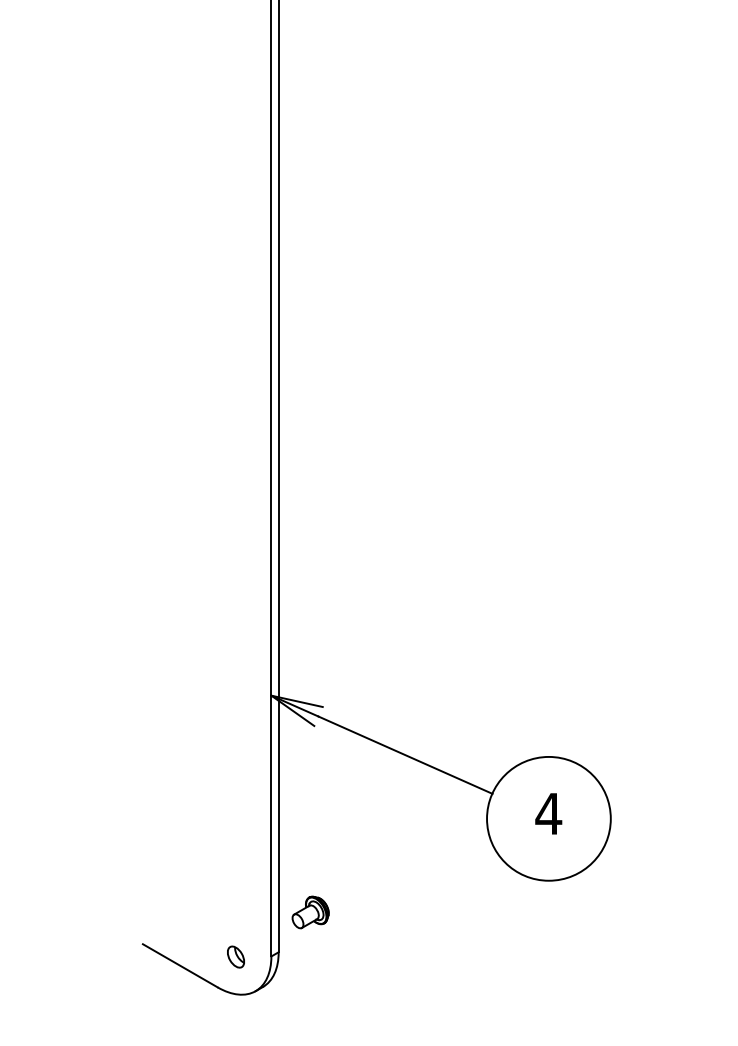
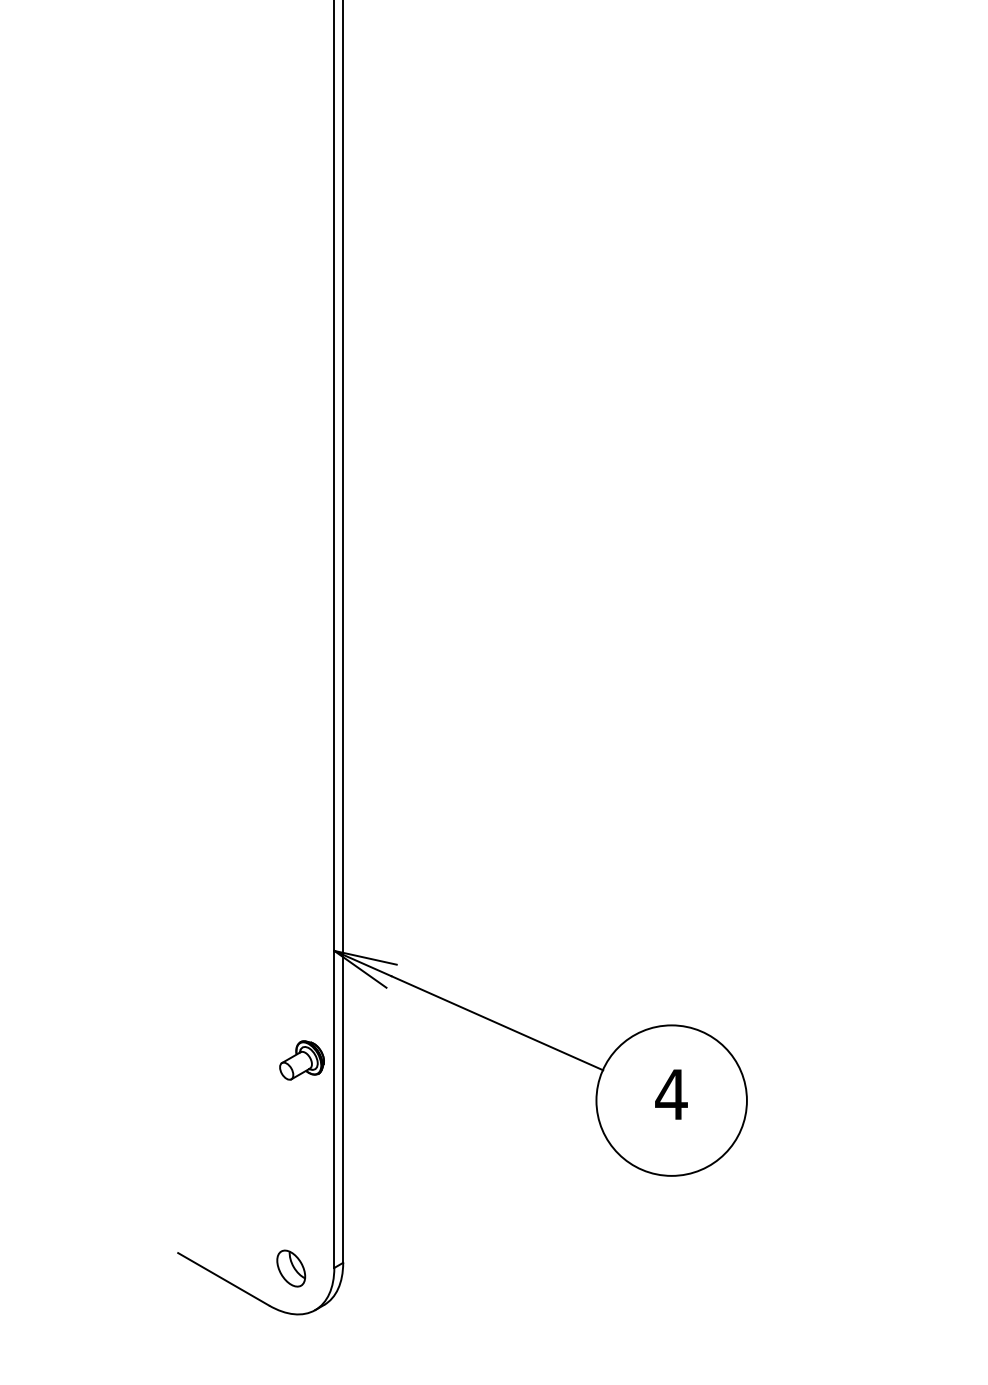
part: (310, 912) -> (301, 1060), moved
part: (236, 956) -> (291, 1268), size x1.4

